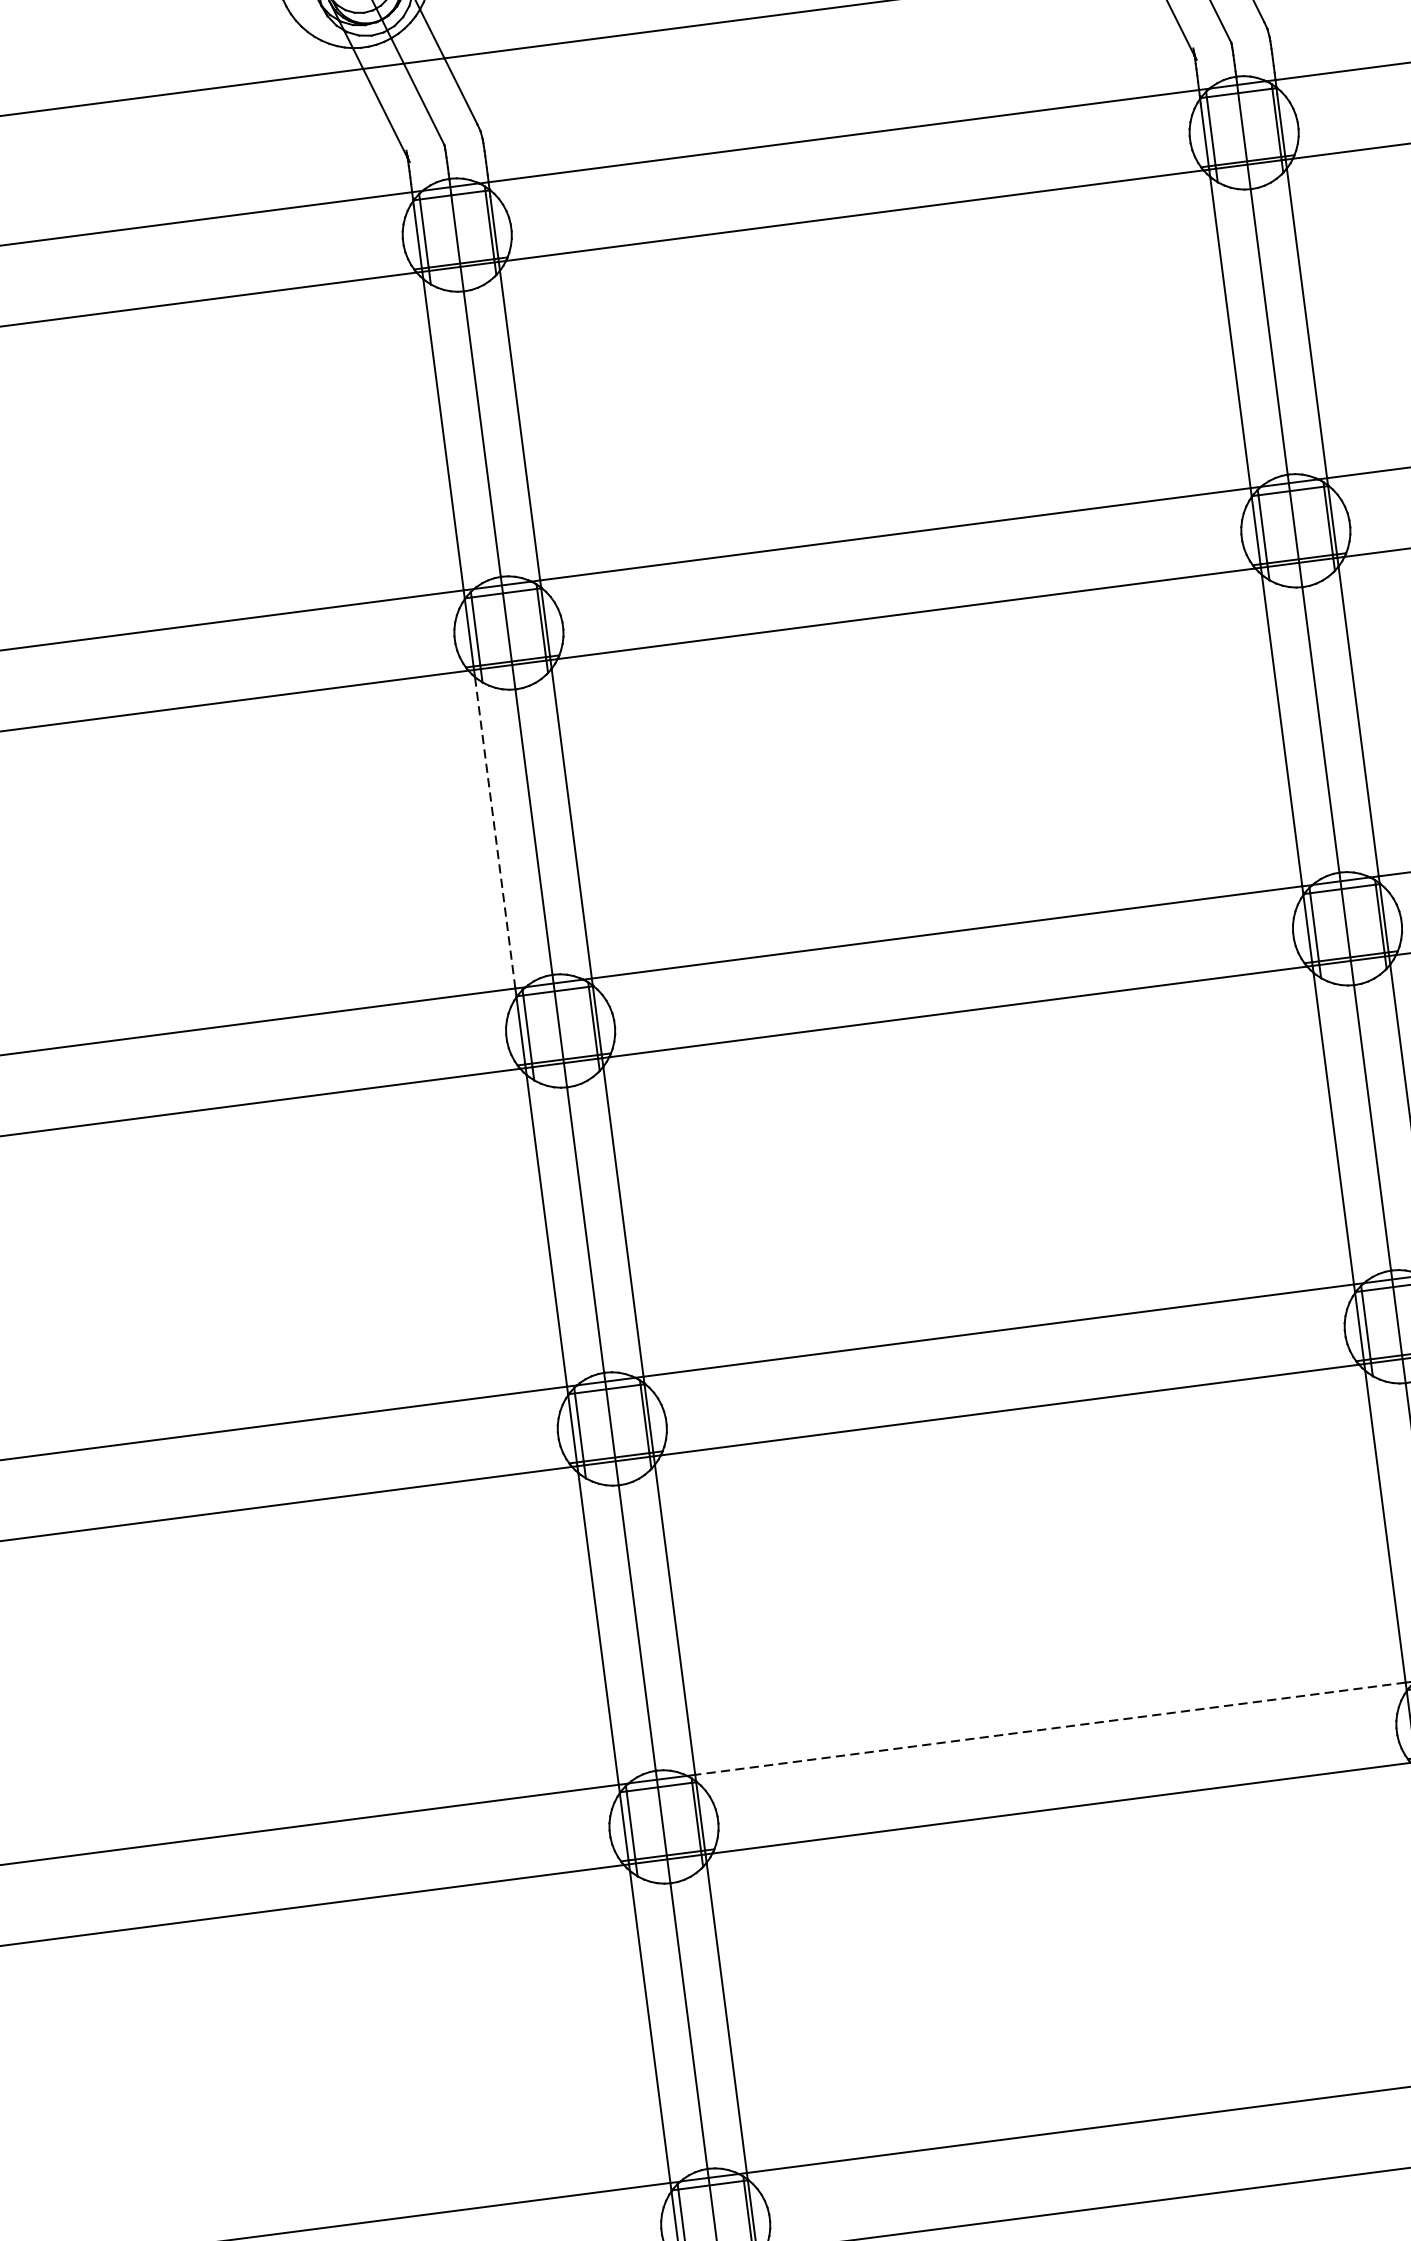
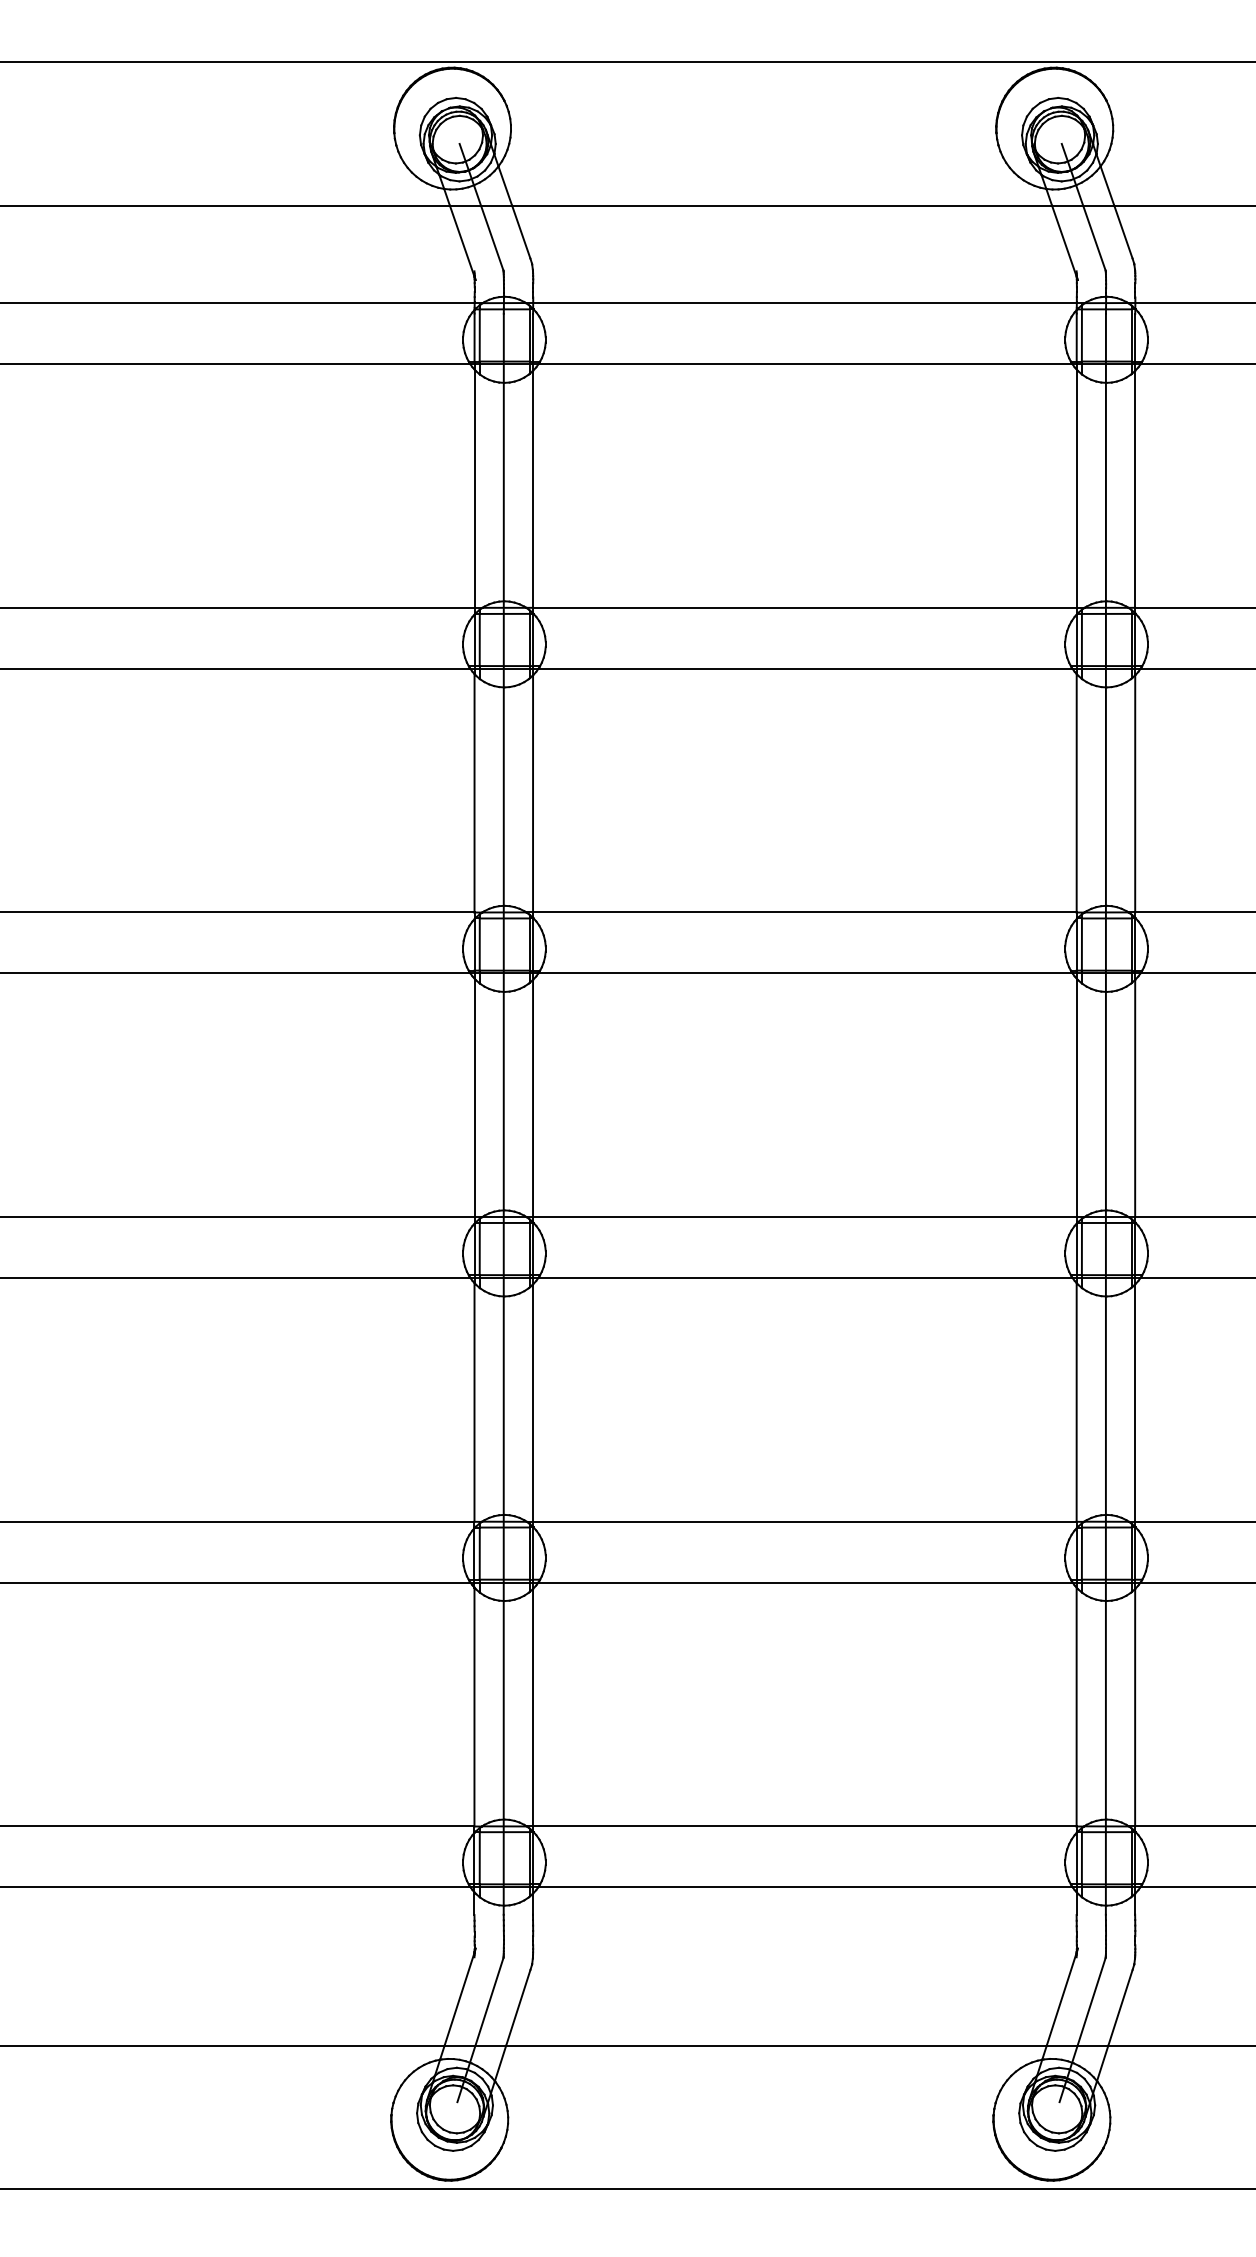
line: (494, 831) -> (474, 792), dashed -> solid
line: (1049, 1728) -> (804, 1521), dashed -> solid

